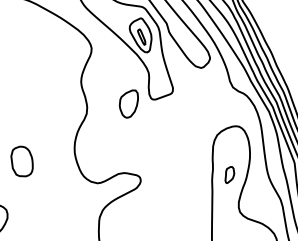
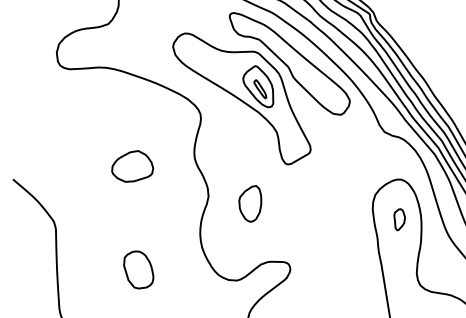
part: (31, 79) -> (132, 166), added
part: (128, 103) -> (250, 203), moved
part: (229, 174) -> (399, 219), moved

